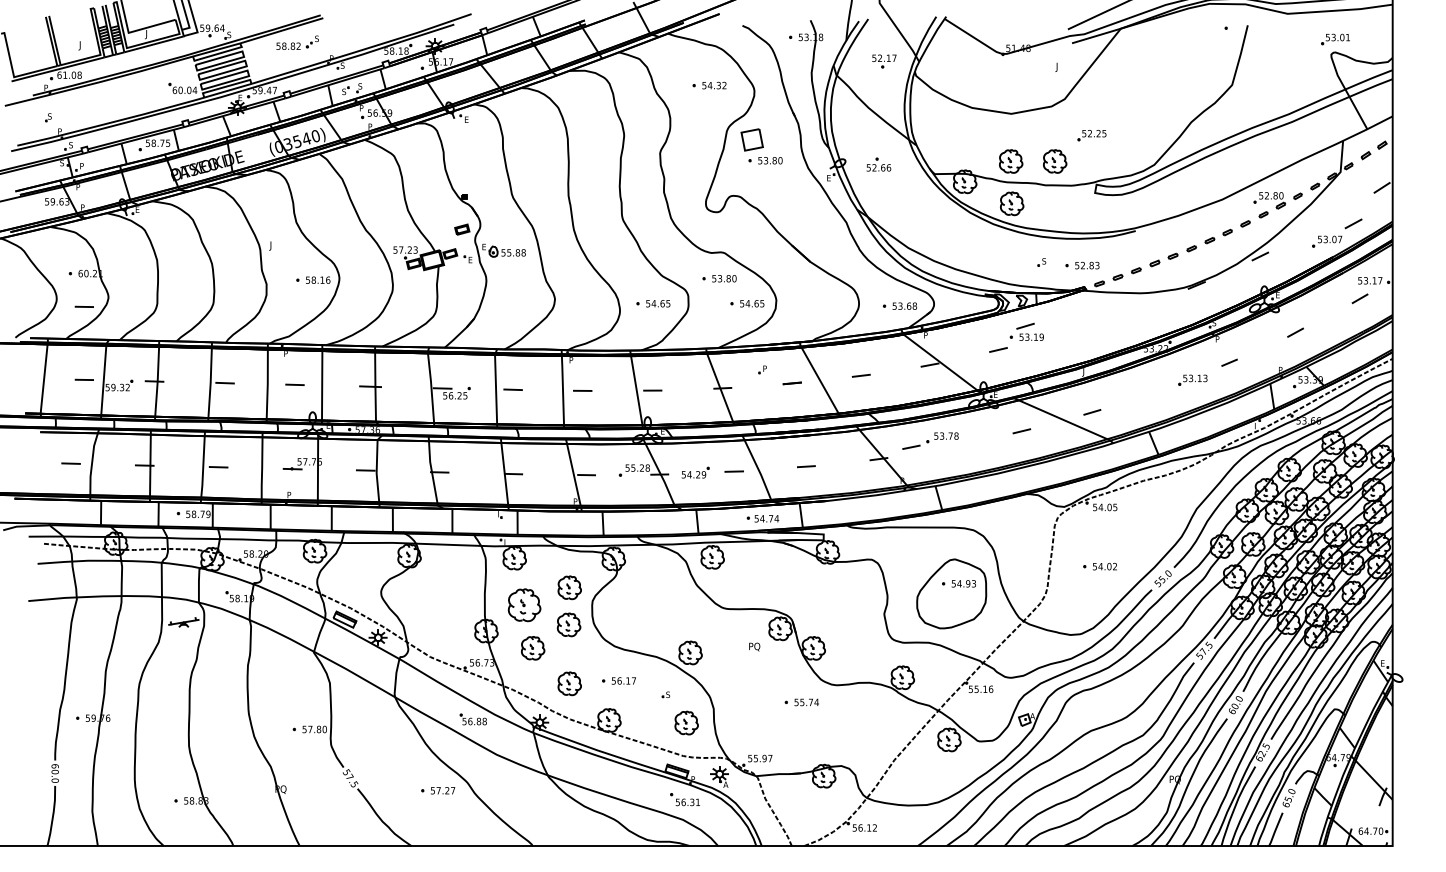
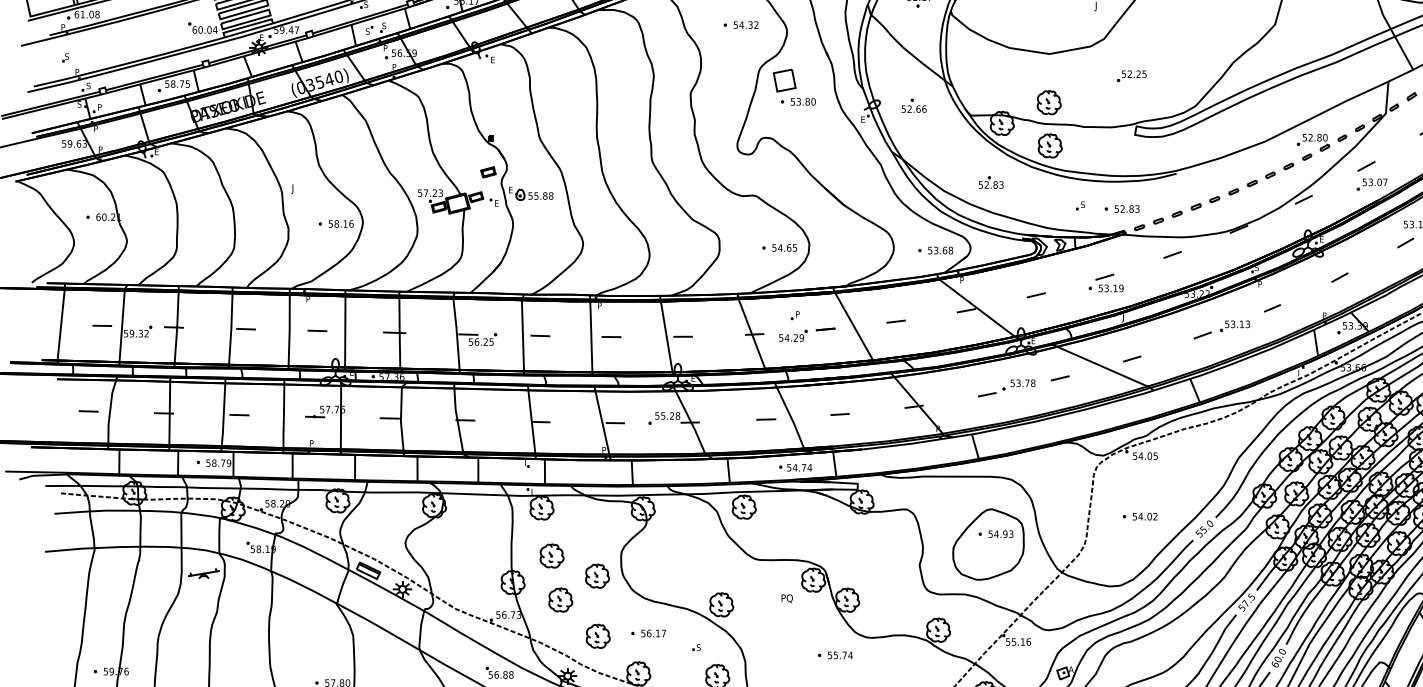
part: (1055, 161) -> (1094, 102), removed
line: (1353, 223) -> (1366, 166), moved
part: (954, 239) -> (991, 182), added
part: (719, 278) -> (751, 222), removed
part: (653, 303) -> (683, 247), removed
line: (83, 306) -> (101, 250), removed
line: (1131, 310) -> (1172, 254), added
part: (1026, 331) -> (1105, 282), moved
line: (1161, 389) -> (1202, 335), added
part: (930, 440) -> (1006, 387), moved
part: (695, 472) -> (793, 335), moved
part: (569, 587) -> (597, 537), removed
part: (524, 604) -> (552, 555), size x0.71

